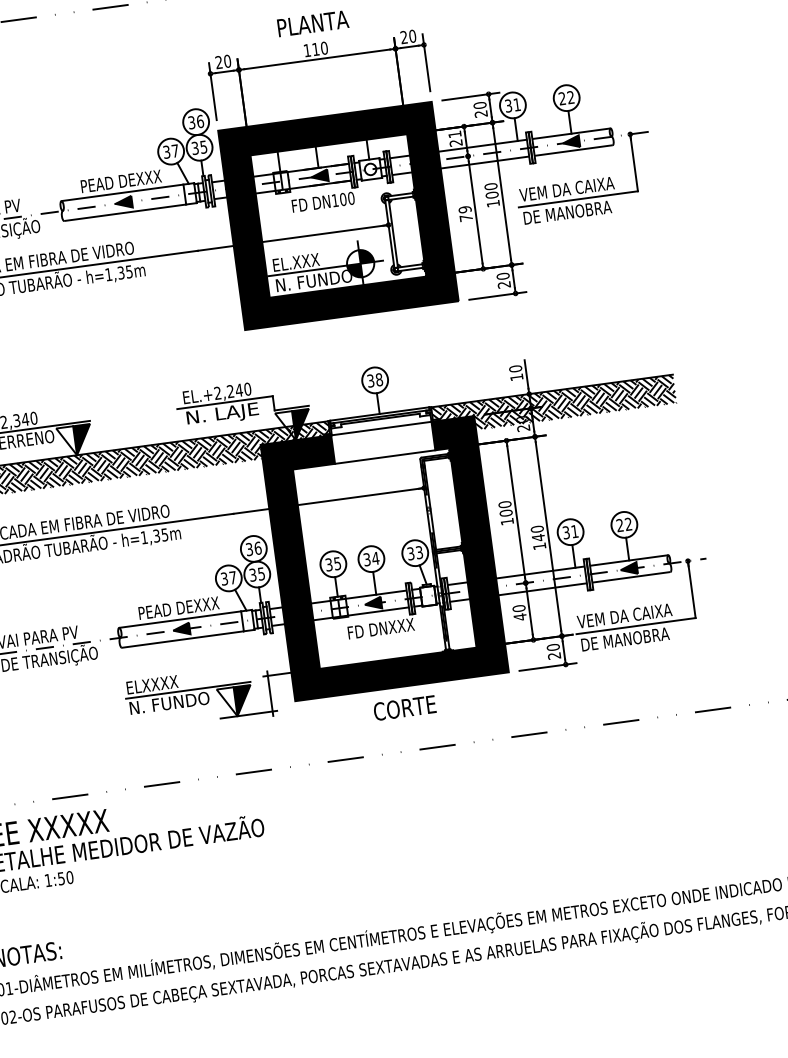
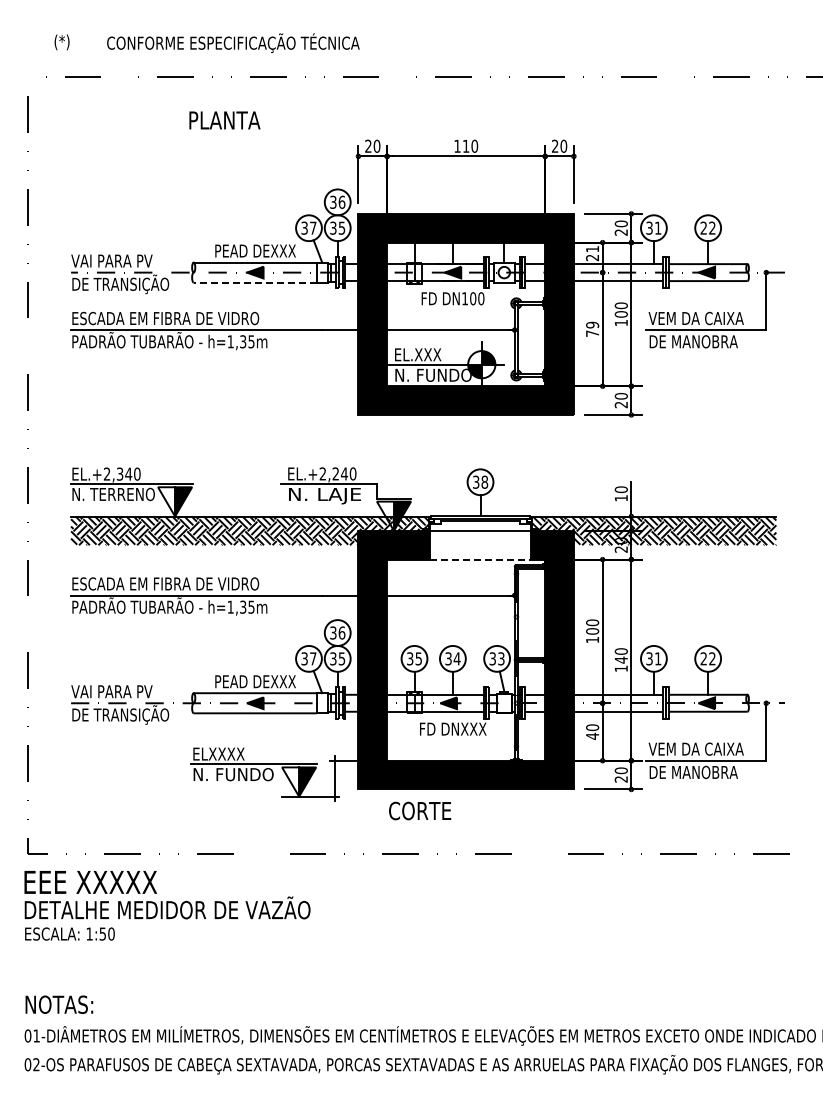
text: (312, 23) -> (224, 120), moved
line: (125, 212) -> (255, 282), solid -> dashed
line: (385, 456) -> (480, 559), solid -> dashed
text: (405, 707) -> (420, 810), moved

